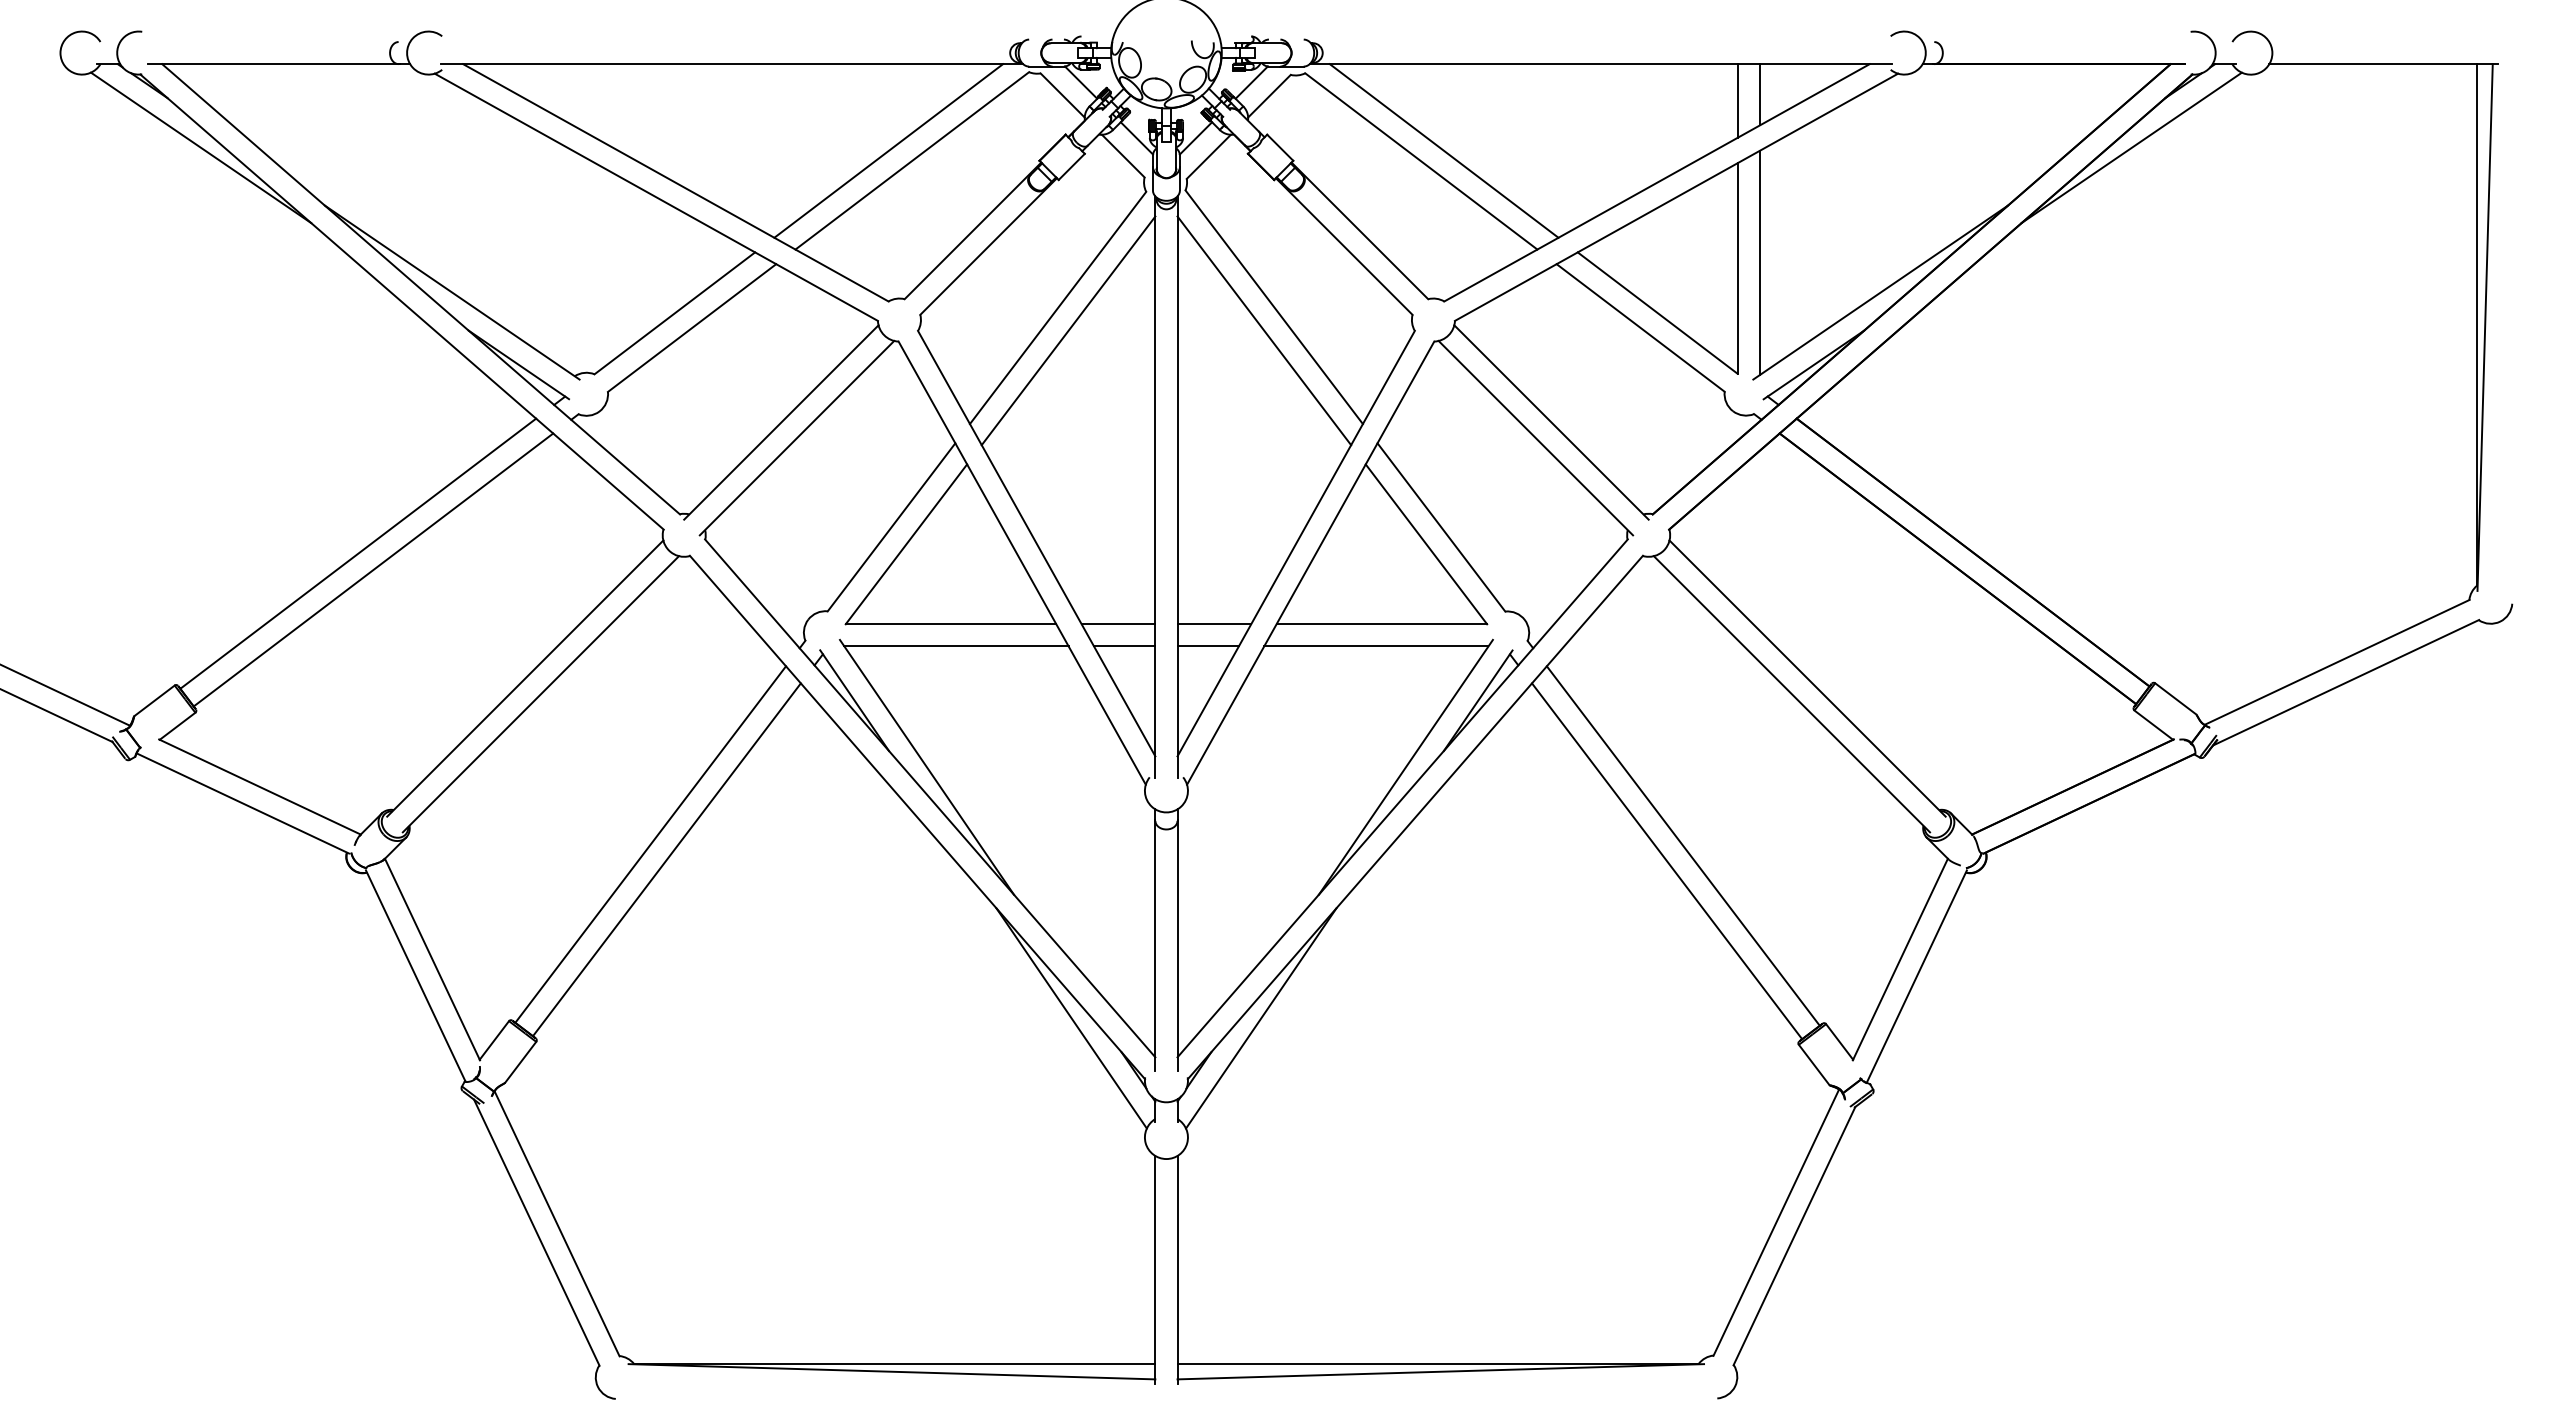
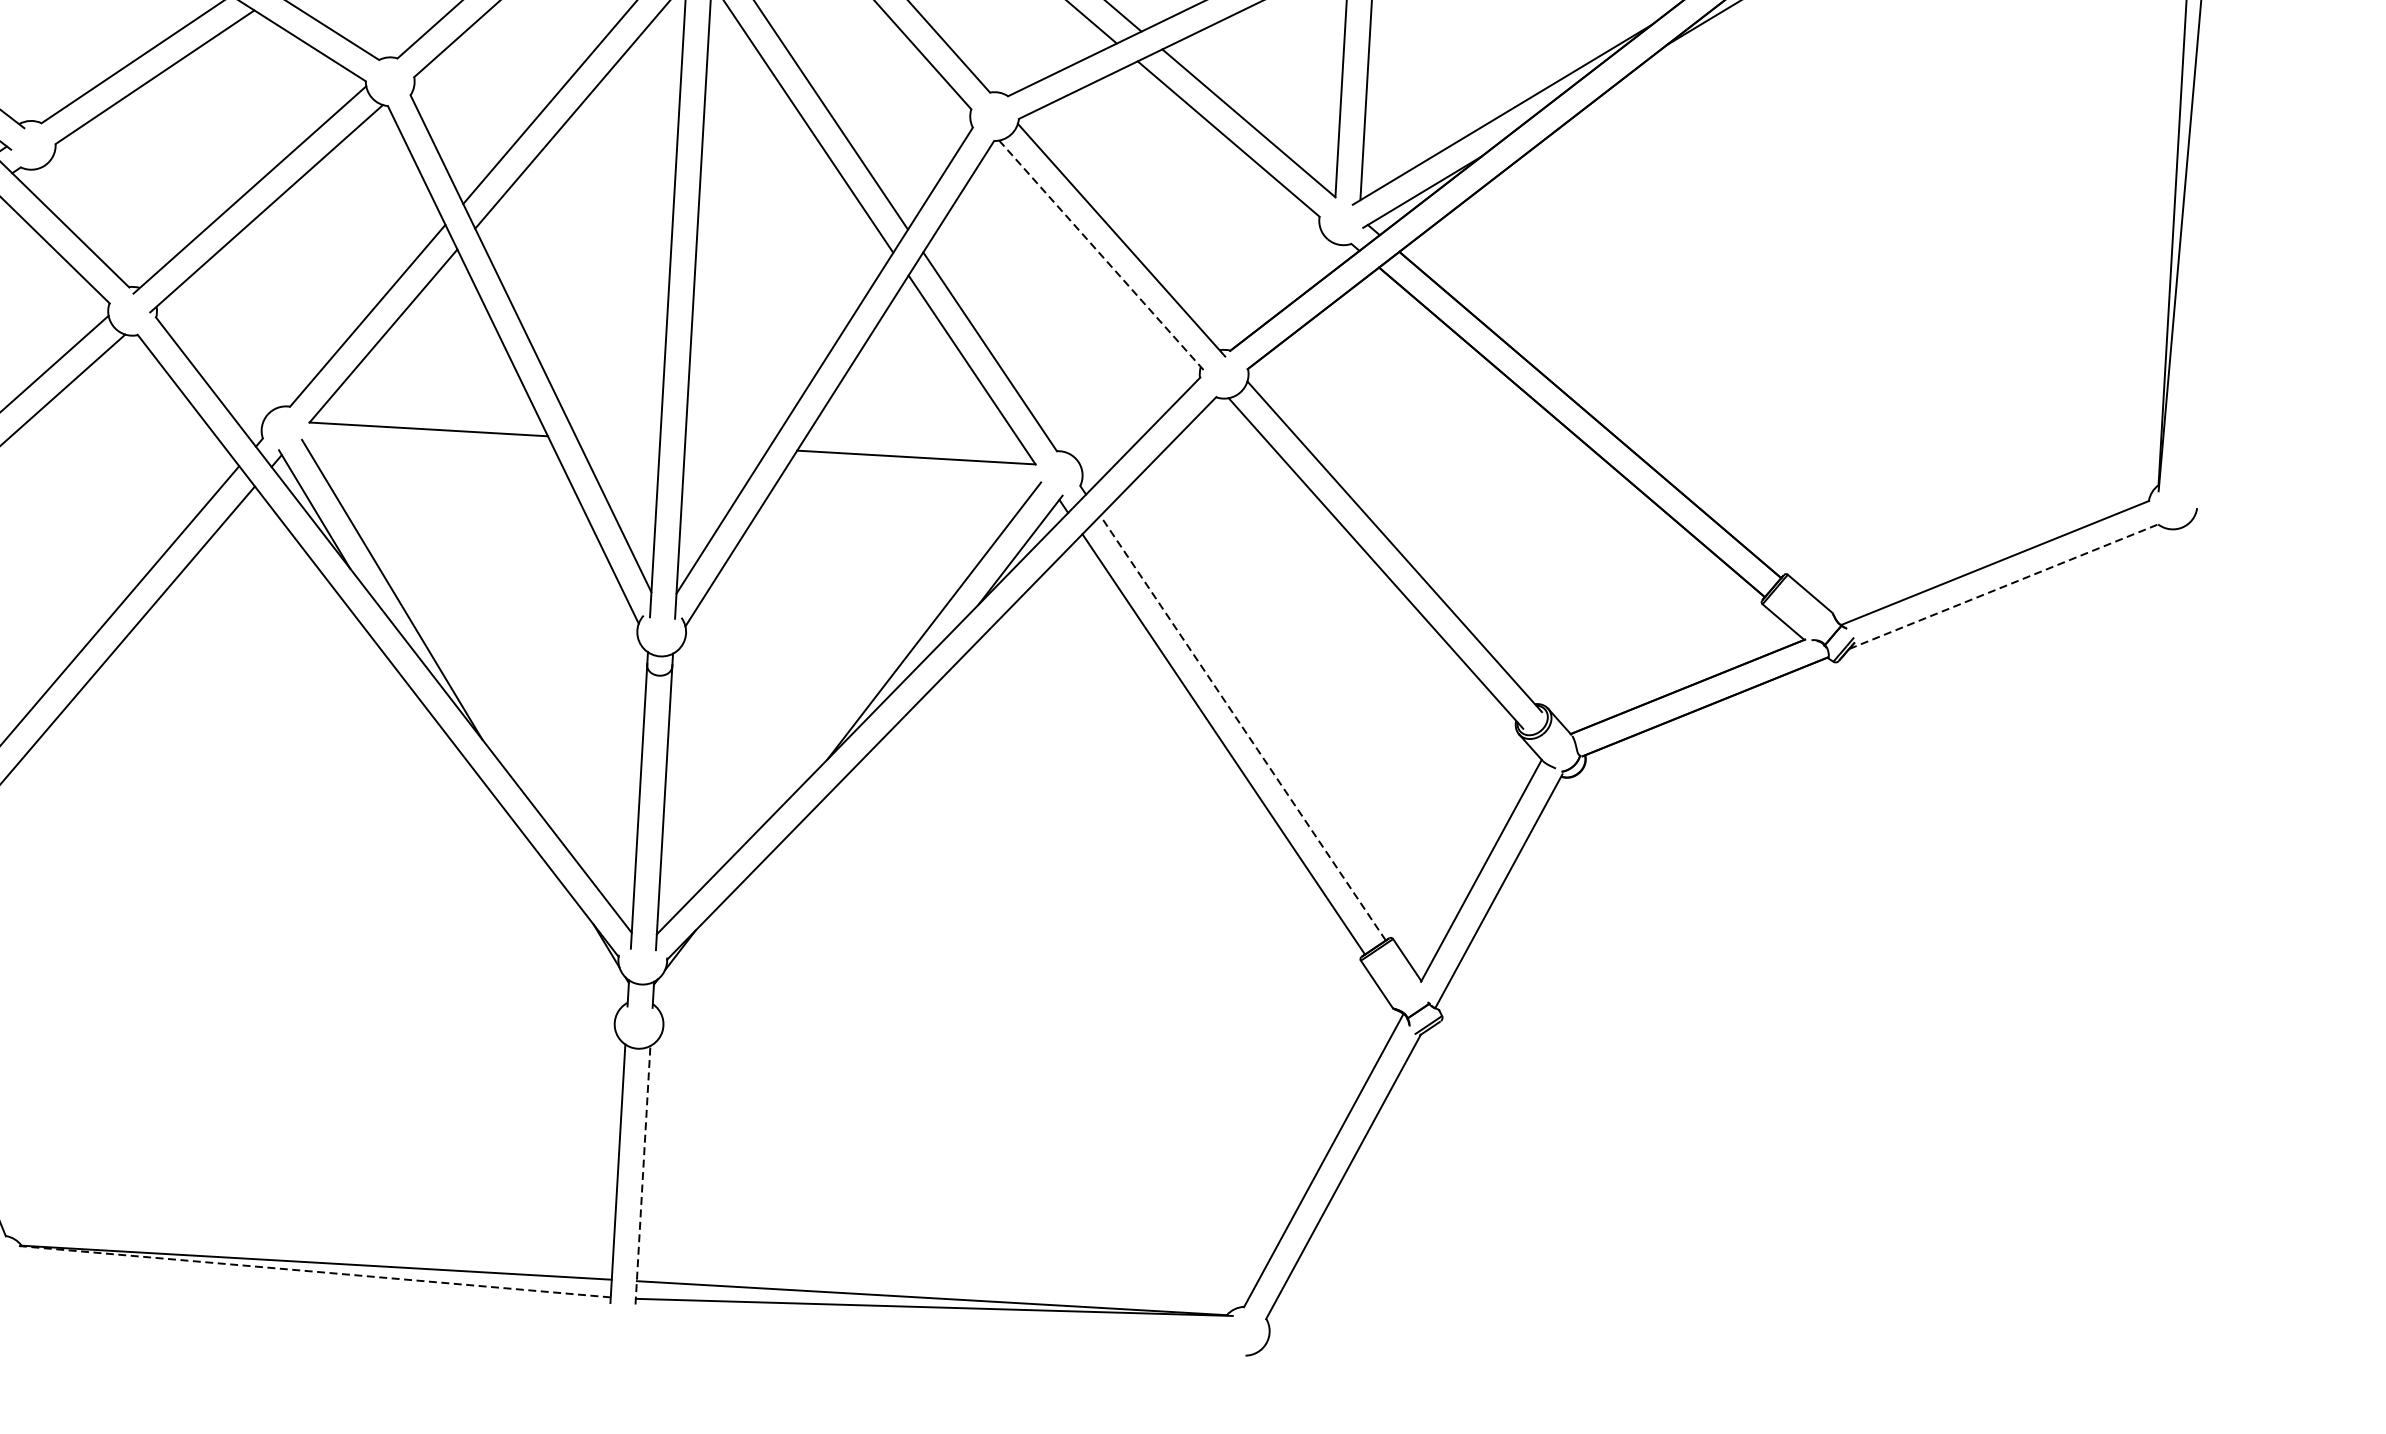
line: (1536, 438) -> (1103, 257), solid -> dashed
line: (1118, 624) -> (618, 440), removed
line: (1214, 624) -> (726, 446), removed
line: (956, 646) -> (433, 454), removed
line: (1124, 646) -> (623, 465), removed
line: (1207, 646) -> (717, 471), removed
line: (1376, 646) -> (908, 482), removed
line: (2346, 682) -> (2004, 586), solid -> dashed
line: (1683, 846) -> (1243, 728), solid -> dashed
line: (1071, 1018) -> (539, 883), removed
line: (1261, 1018) -> (754, 895), removed
line: (1177, 1269) -> (642, 1174), solid -> dashed
line: (891, 1371) -> (312, 1271), solid -> dashed

